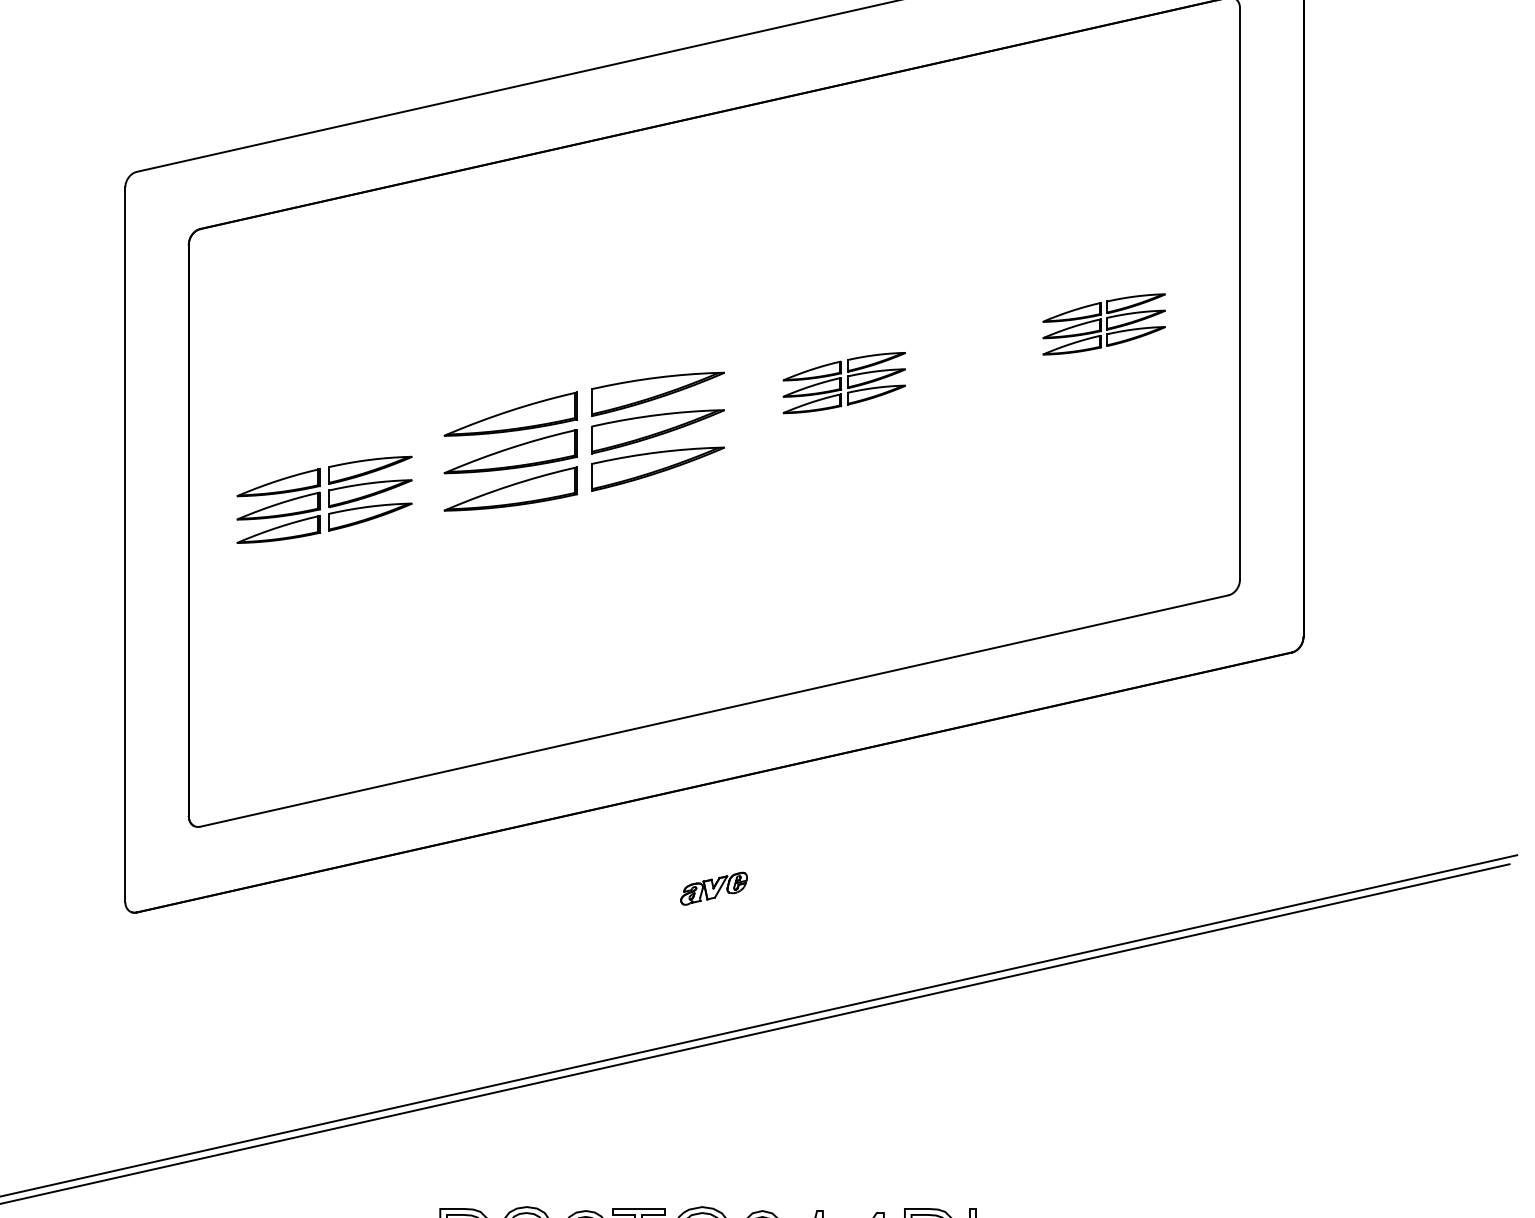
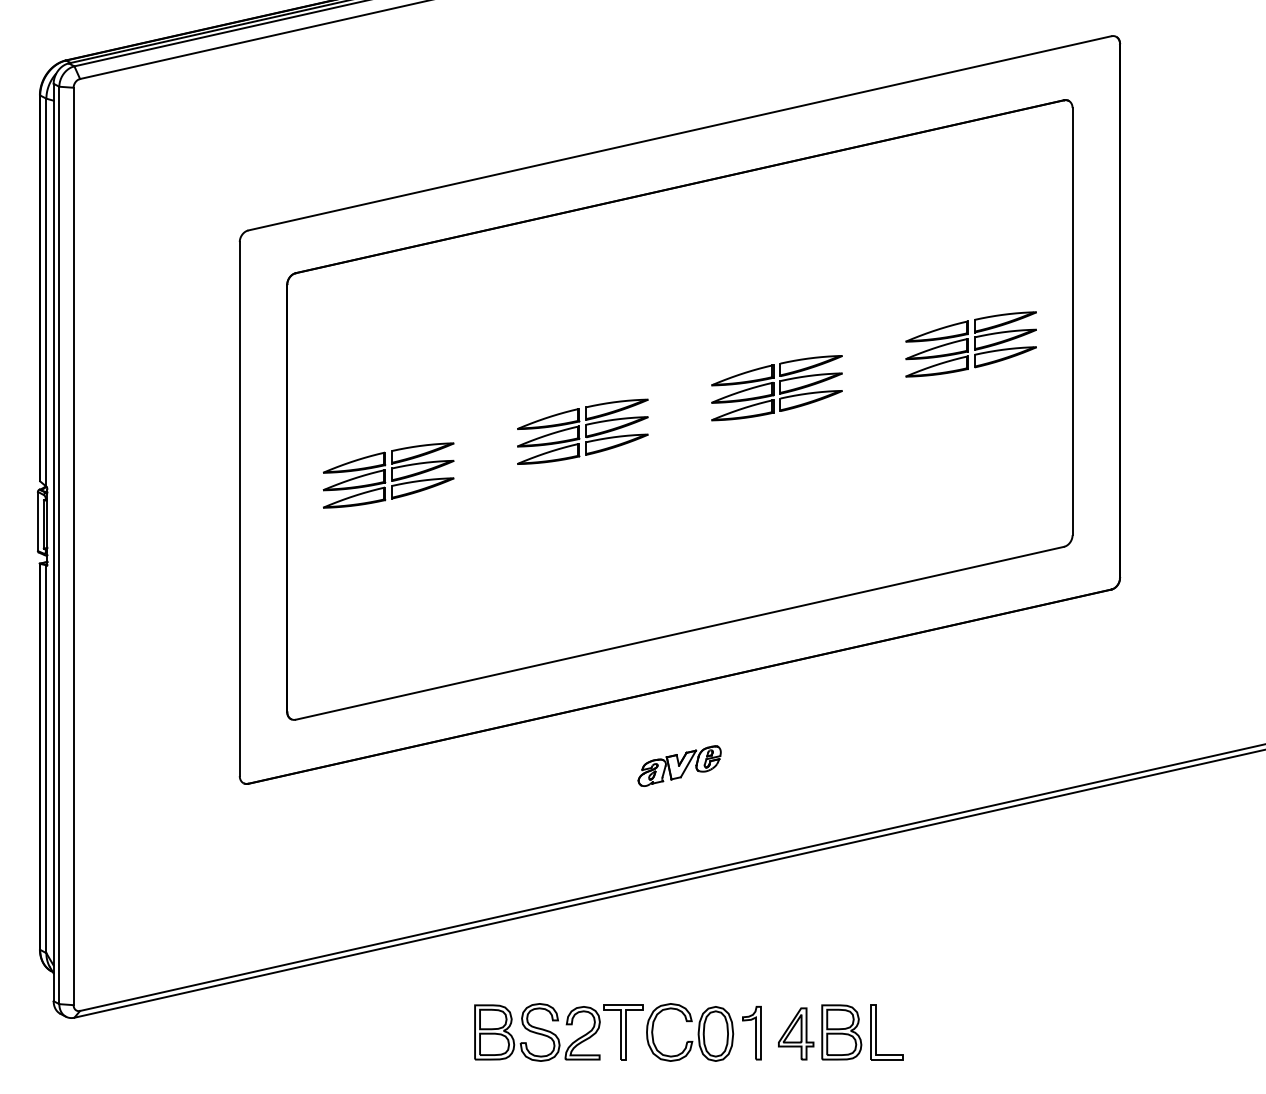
part: (1103, 324) -> (970, 344), size x1.43
part: (843, 383) -> (776, 388), size x1.43
part: (584, 440) -> (582, 431), size x0.62
part: (713, 887) -> (679, 765), size x1.67

